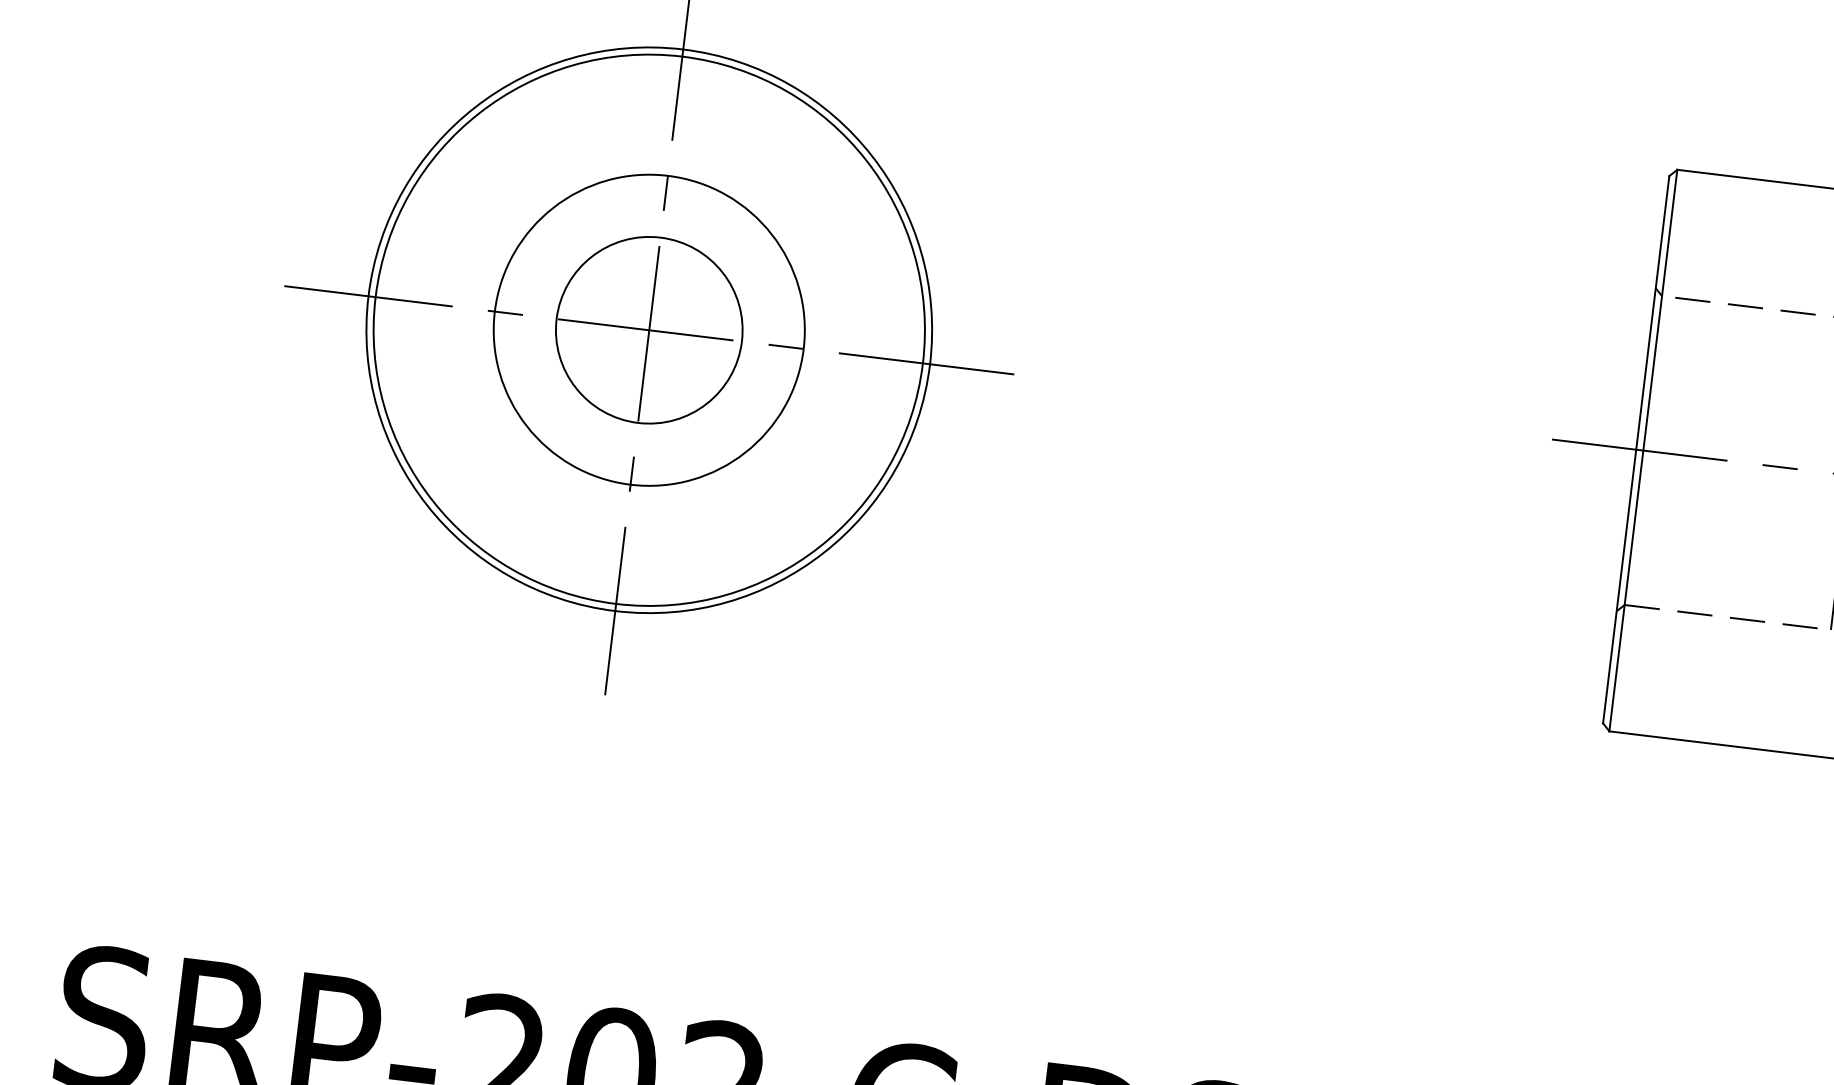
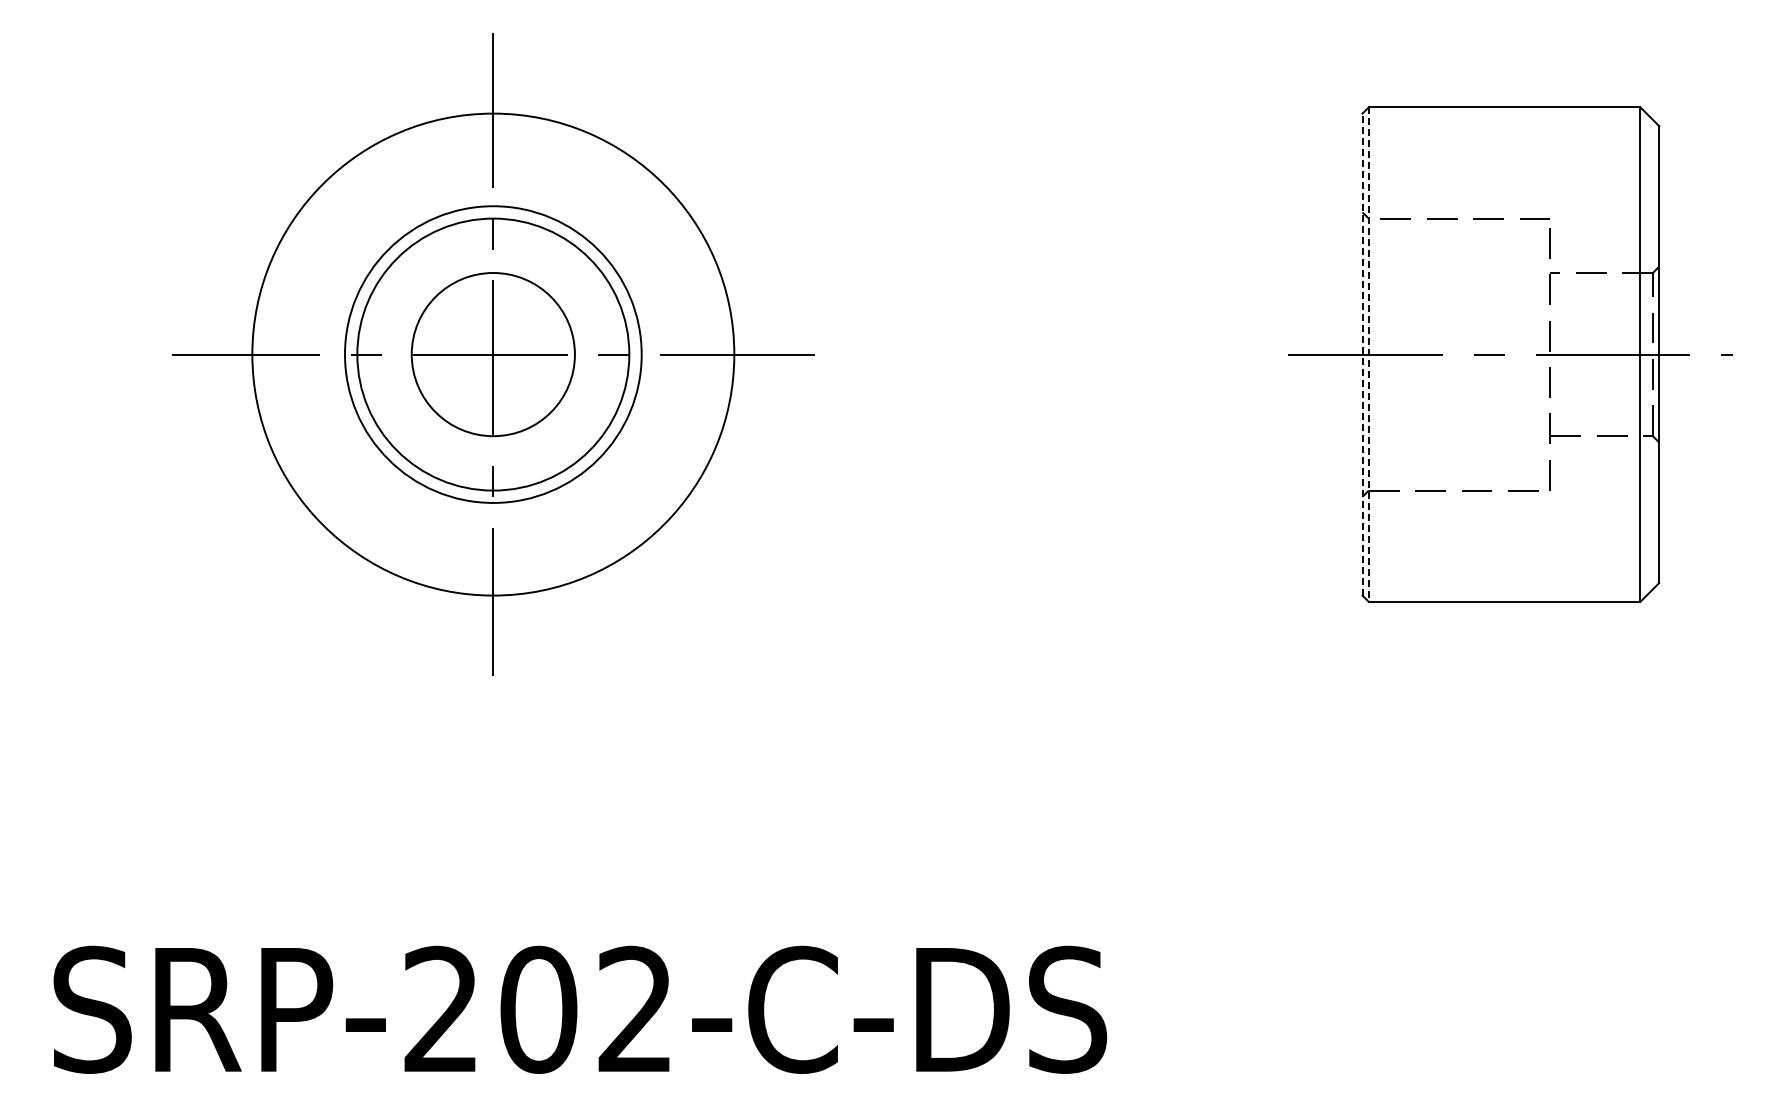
circle: (649, 330) -> (493, 354), size x0.6
line: (1636, 449) -> (1362, 354), solid -> dashed
line: (1642, 451) -> (1368, 355), solid -> dashed

